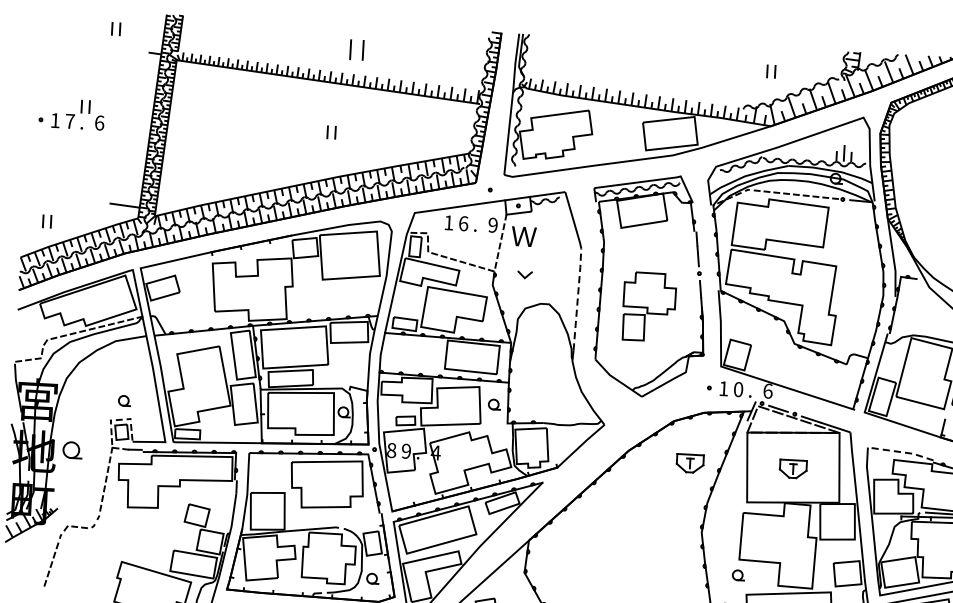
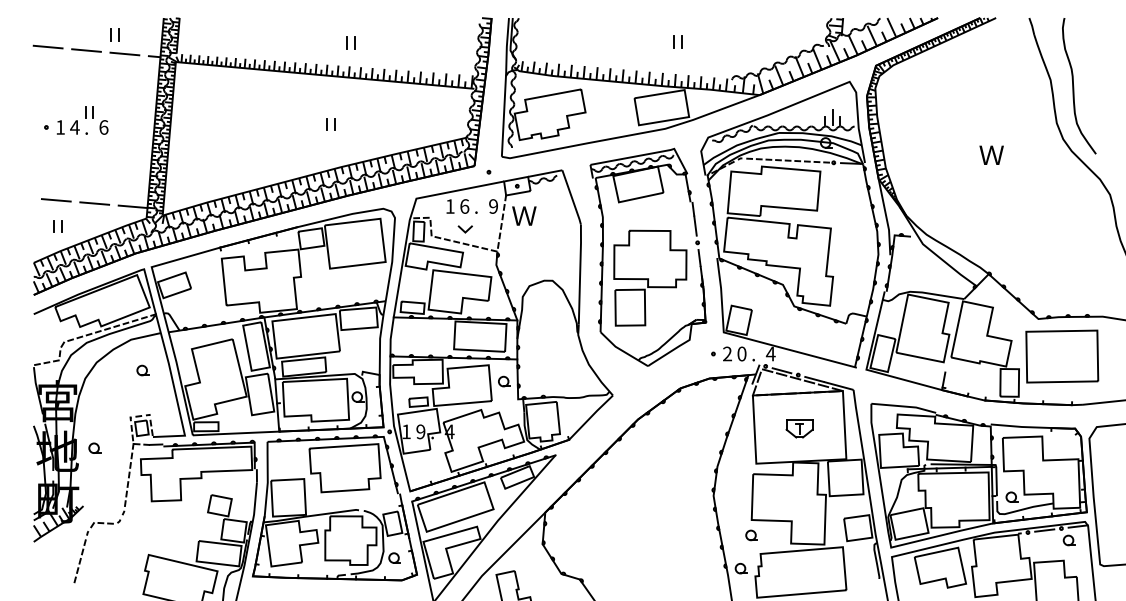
line: (46, 37) -> (47, 46), added
line: (86, 43) -> (86, 50), added
line: (124, 48) -> (124, 53), added
part: (356, 49) -> (350, 42), size x0.62
part: (770, 71) -> (677, 41), moved
text: (69, 121) -> (74, 127), 7 -> 4
line: (46, 194) -> (55, 200), added
line: (85, 200) -> (94, 203), added
line: (523, 275) -> (463, 229), moved
line: (578, 298) -> (580, 273), dashed -> solid
part: (649, 306) -> (650, 277), size x1.43
text: (723, 388) -> (727, 353), 1 -> 2
text: (767, 390) -> (770, 353), 6 -> 4
part: (124, 400) -> (142, 370), moved
part: (72, 449) -> (94, 447), size x0.62
text: (391, 450) -> (406, 431), 8 -> 1
line: (901, 452) -> (904, 406), dashed -> solid
part: (690, 463) -> (698, 428), removed

